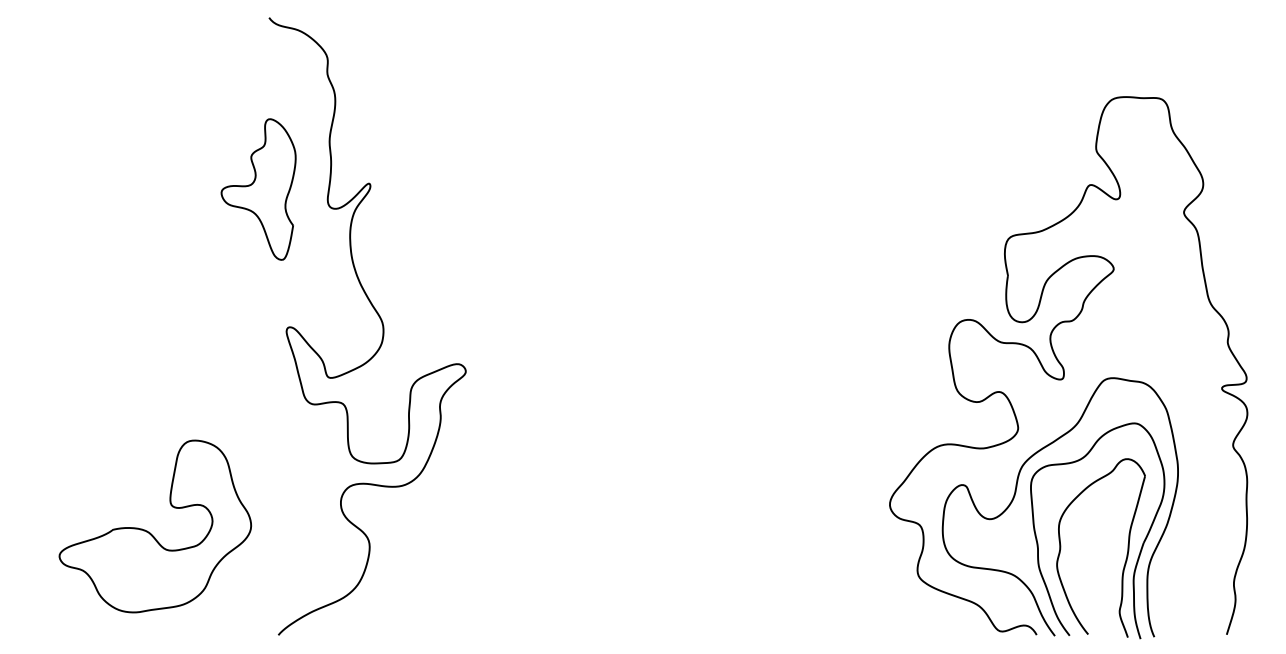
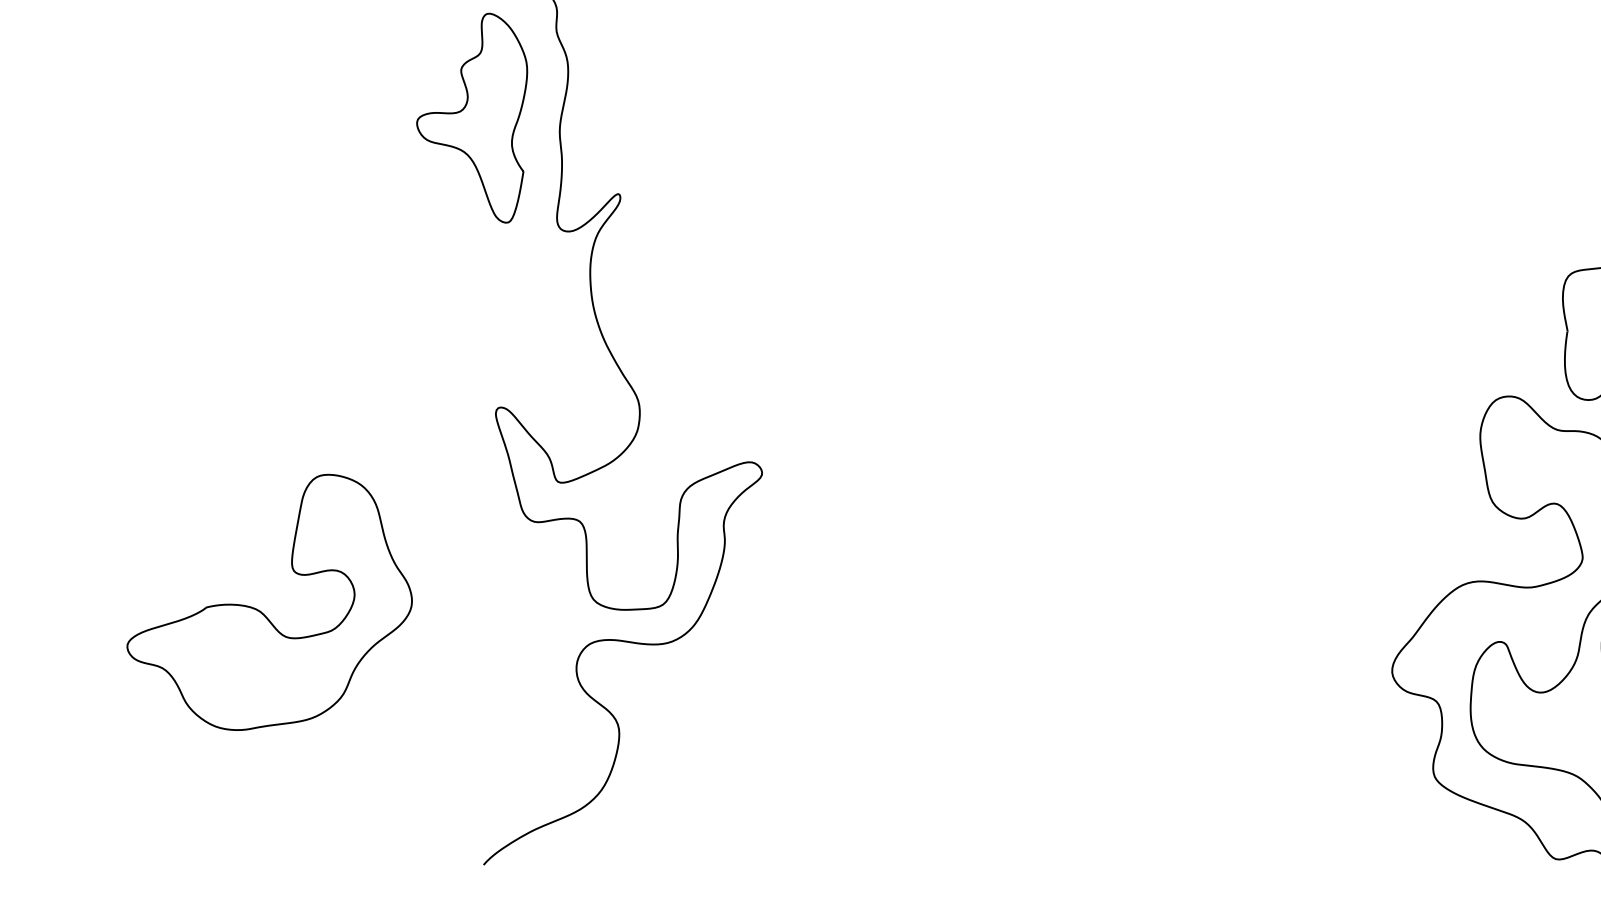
part: (258, 189) -> (471, 118), moved
part: (149, 531) -> (260, 609), moved

